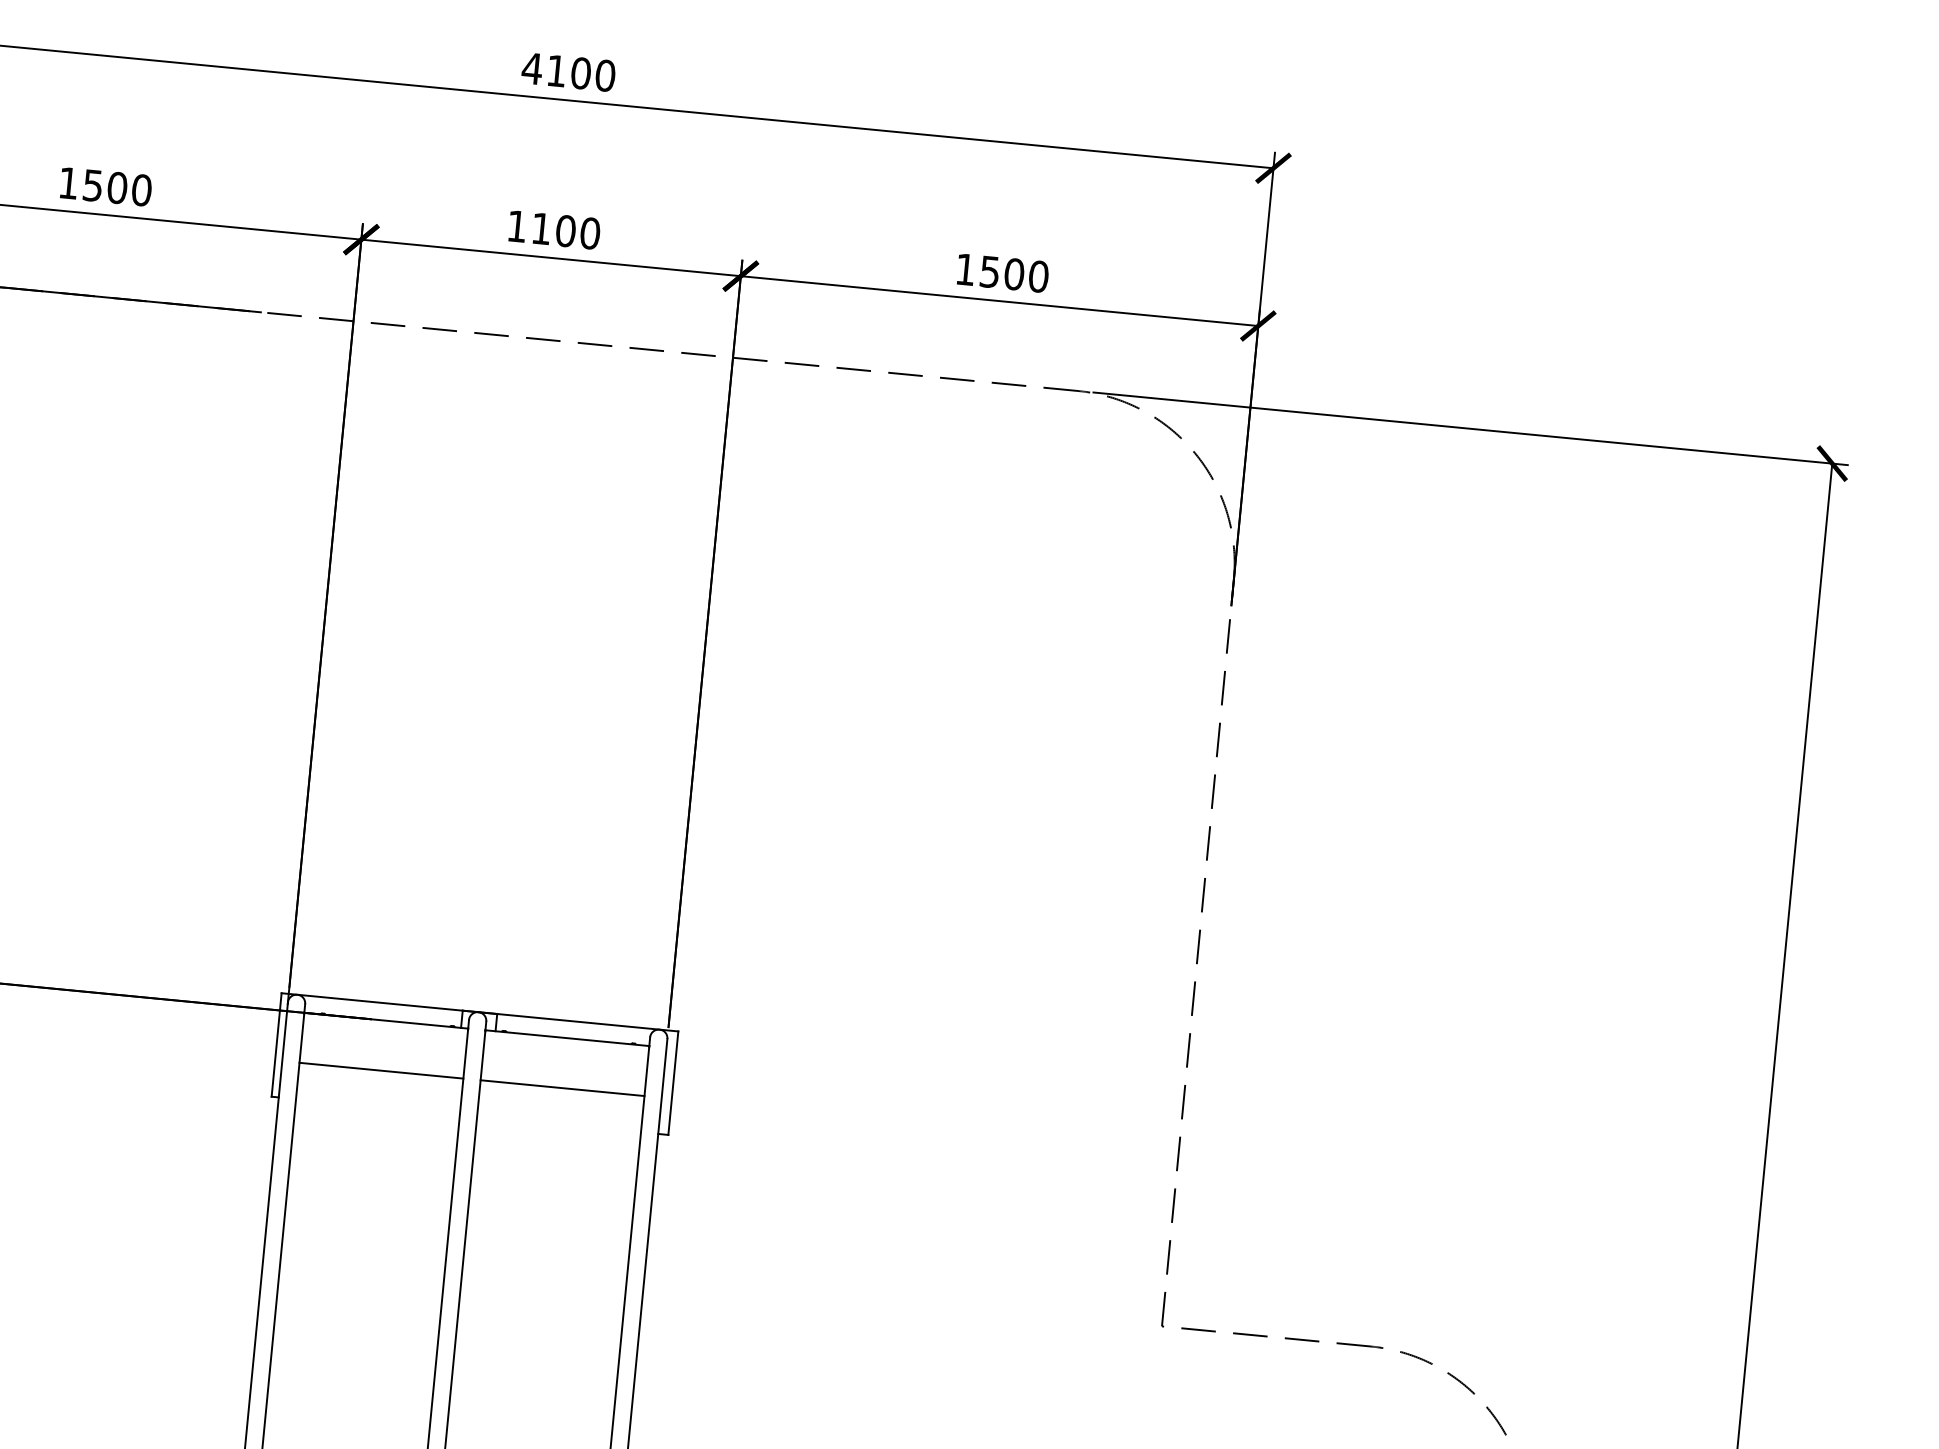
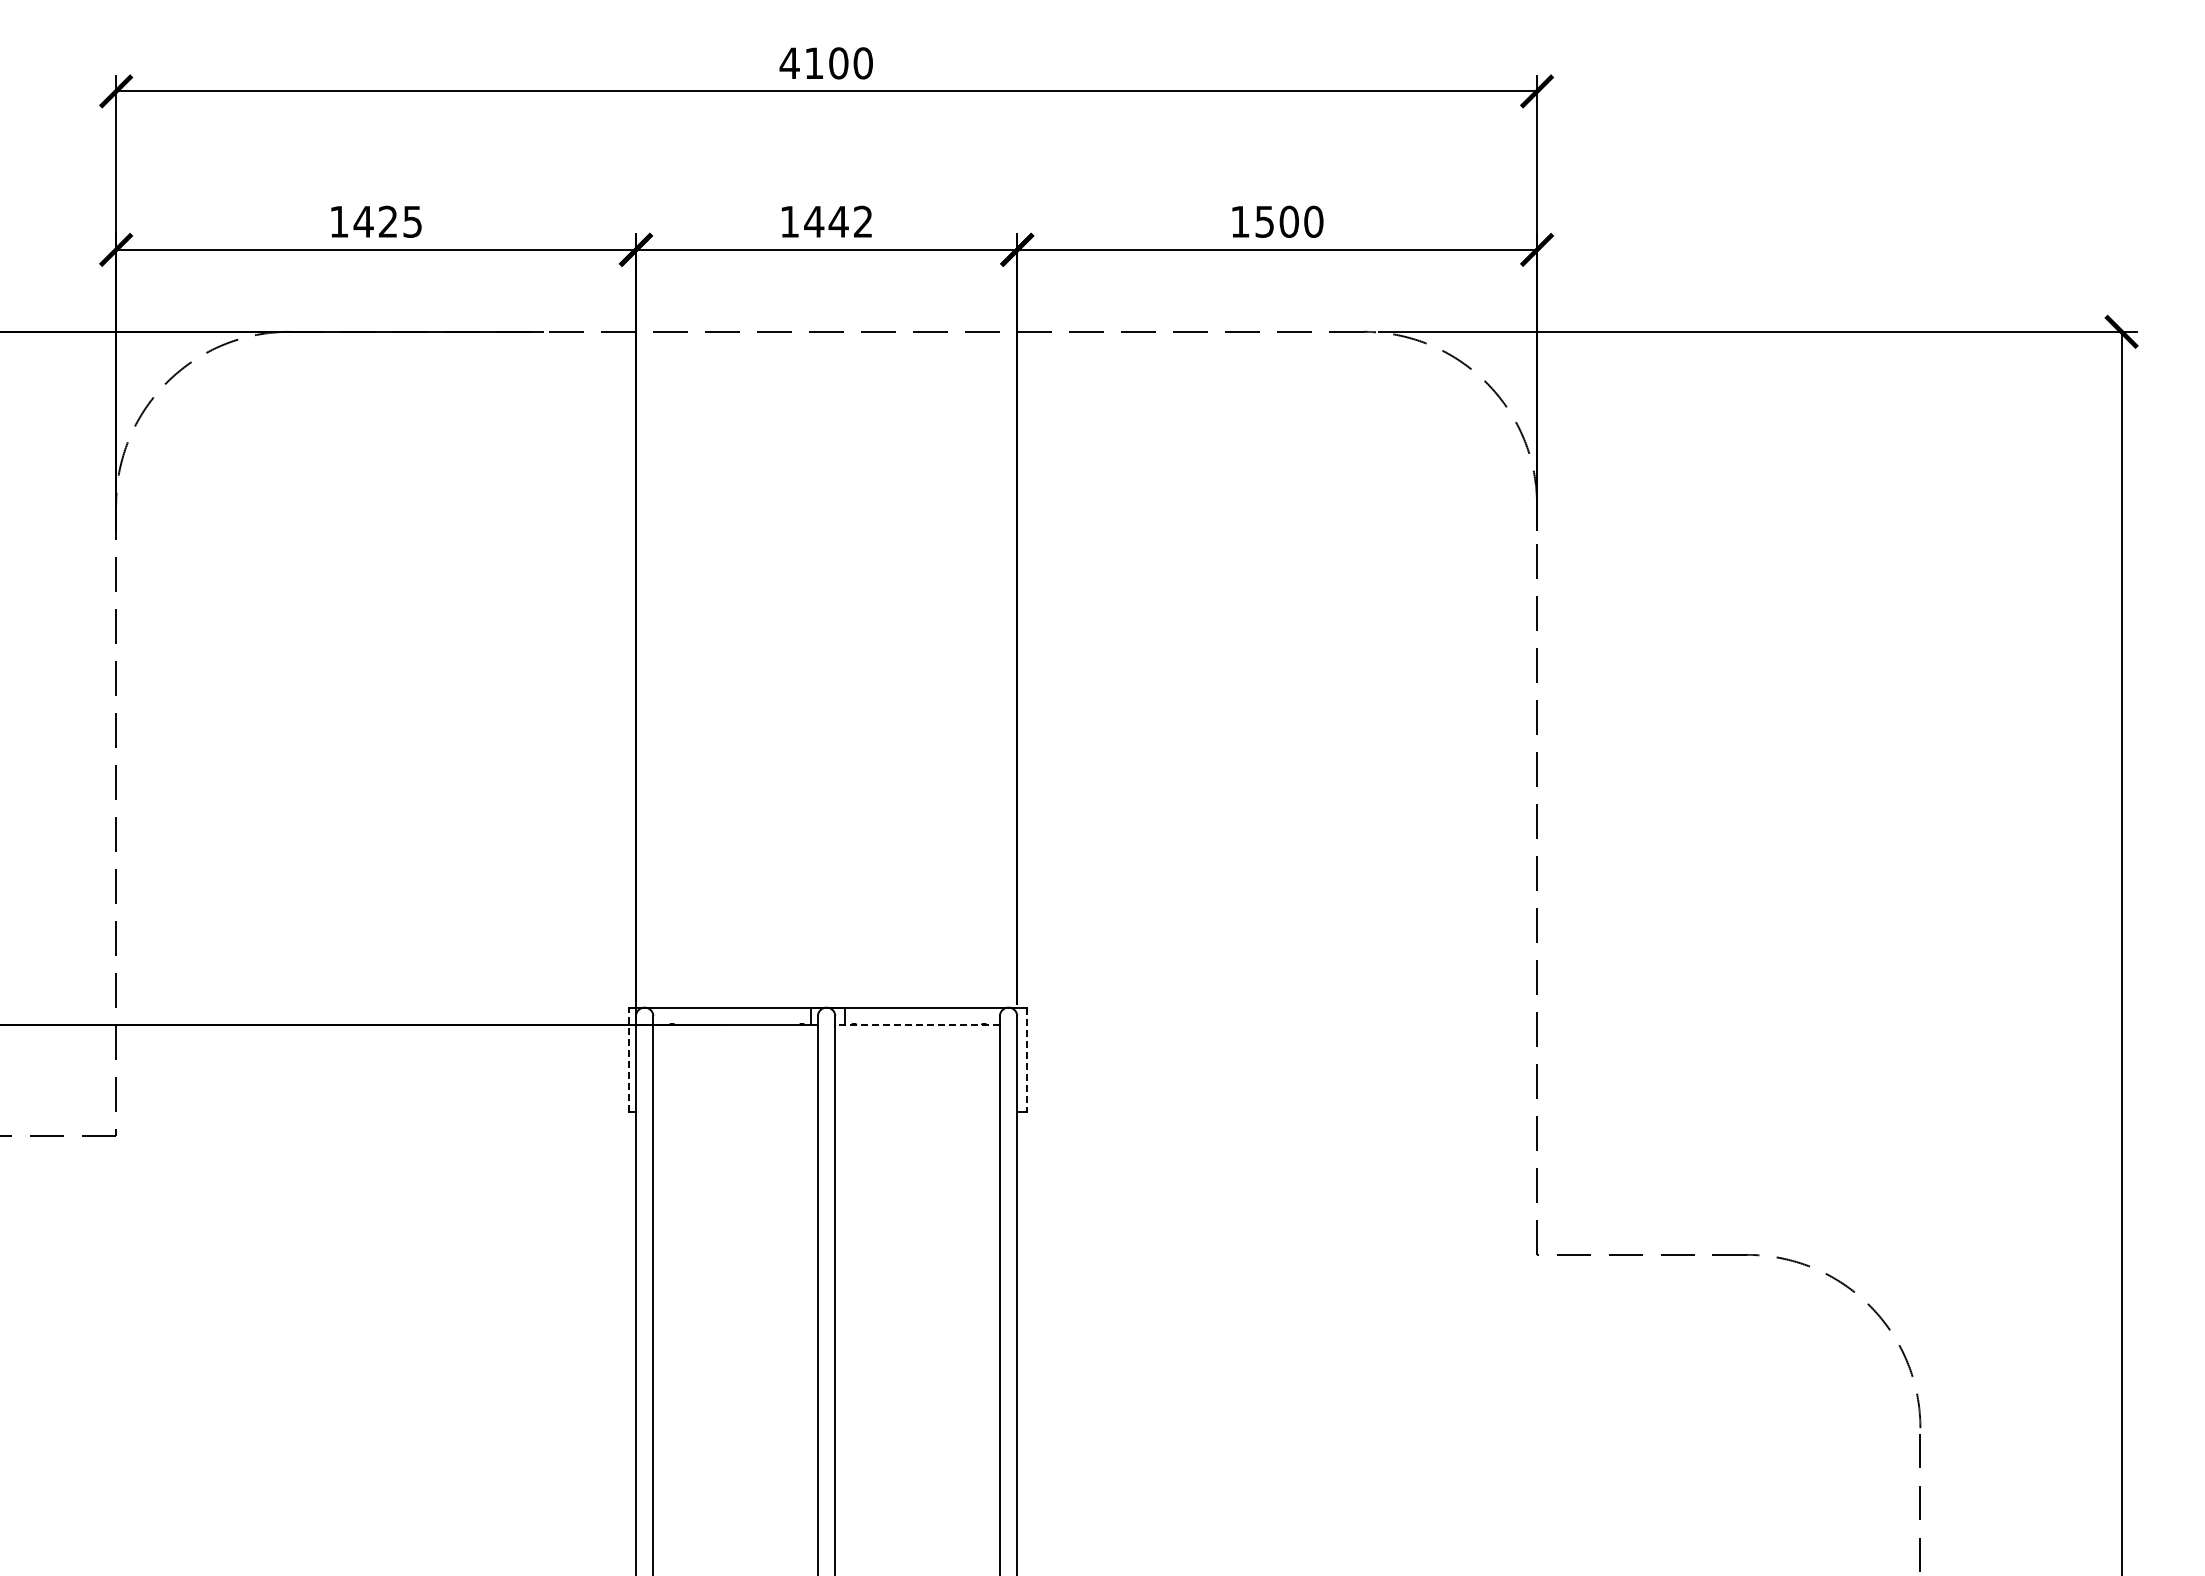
text: (116, 187) -> (387, 221), 1500 -> 1425
text: (565, 230) -> (838, 221), 1100 -> 1442
line: (567, 1037) -> (917, 1024), solid -> dashed
line: (276, 1044) -> (628, 1059), solid -> dashed
line: (381, 1070) -> (735, 1075), removed
line: (673, 1083) -> (1027, 1059), solid -> dashed
line: (562, 1088) -> (917, 1075), removed

